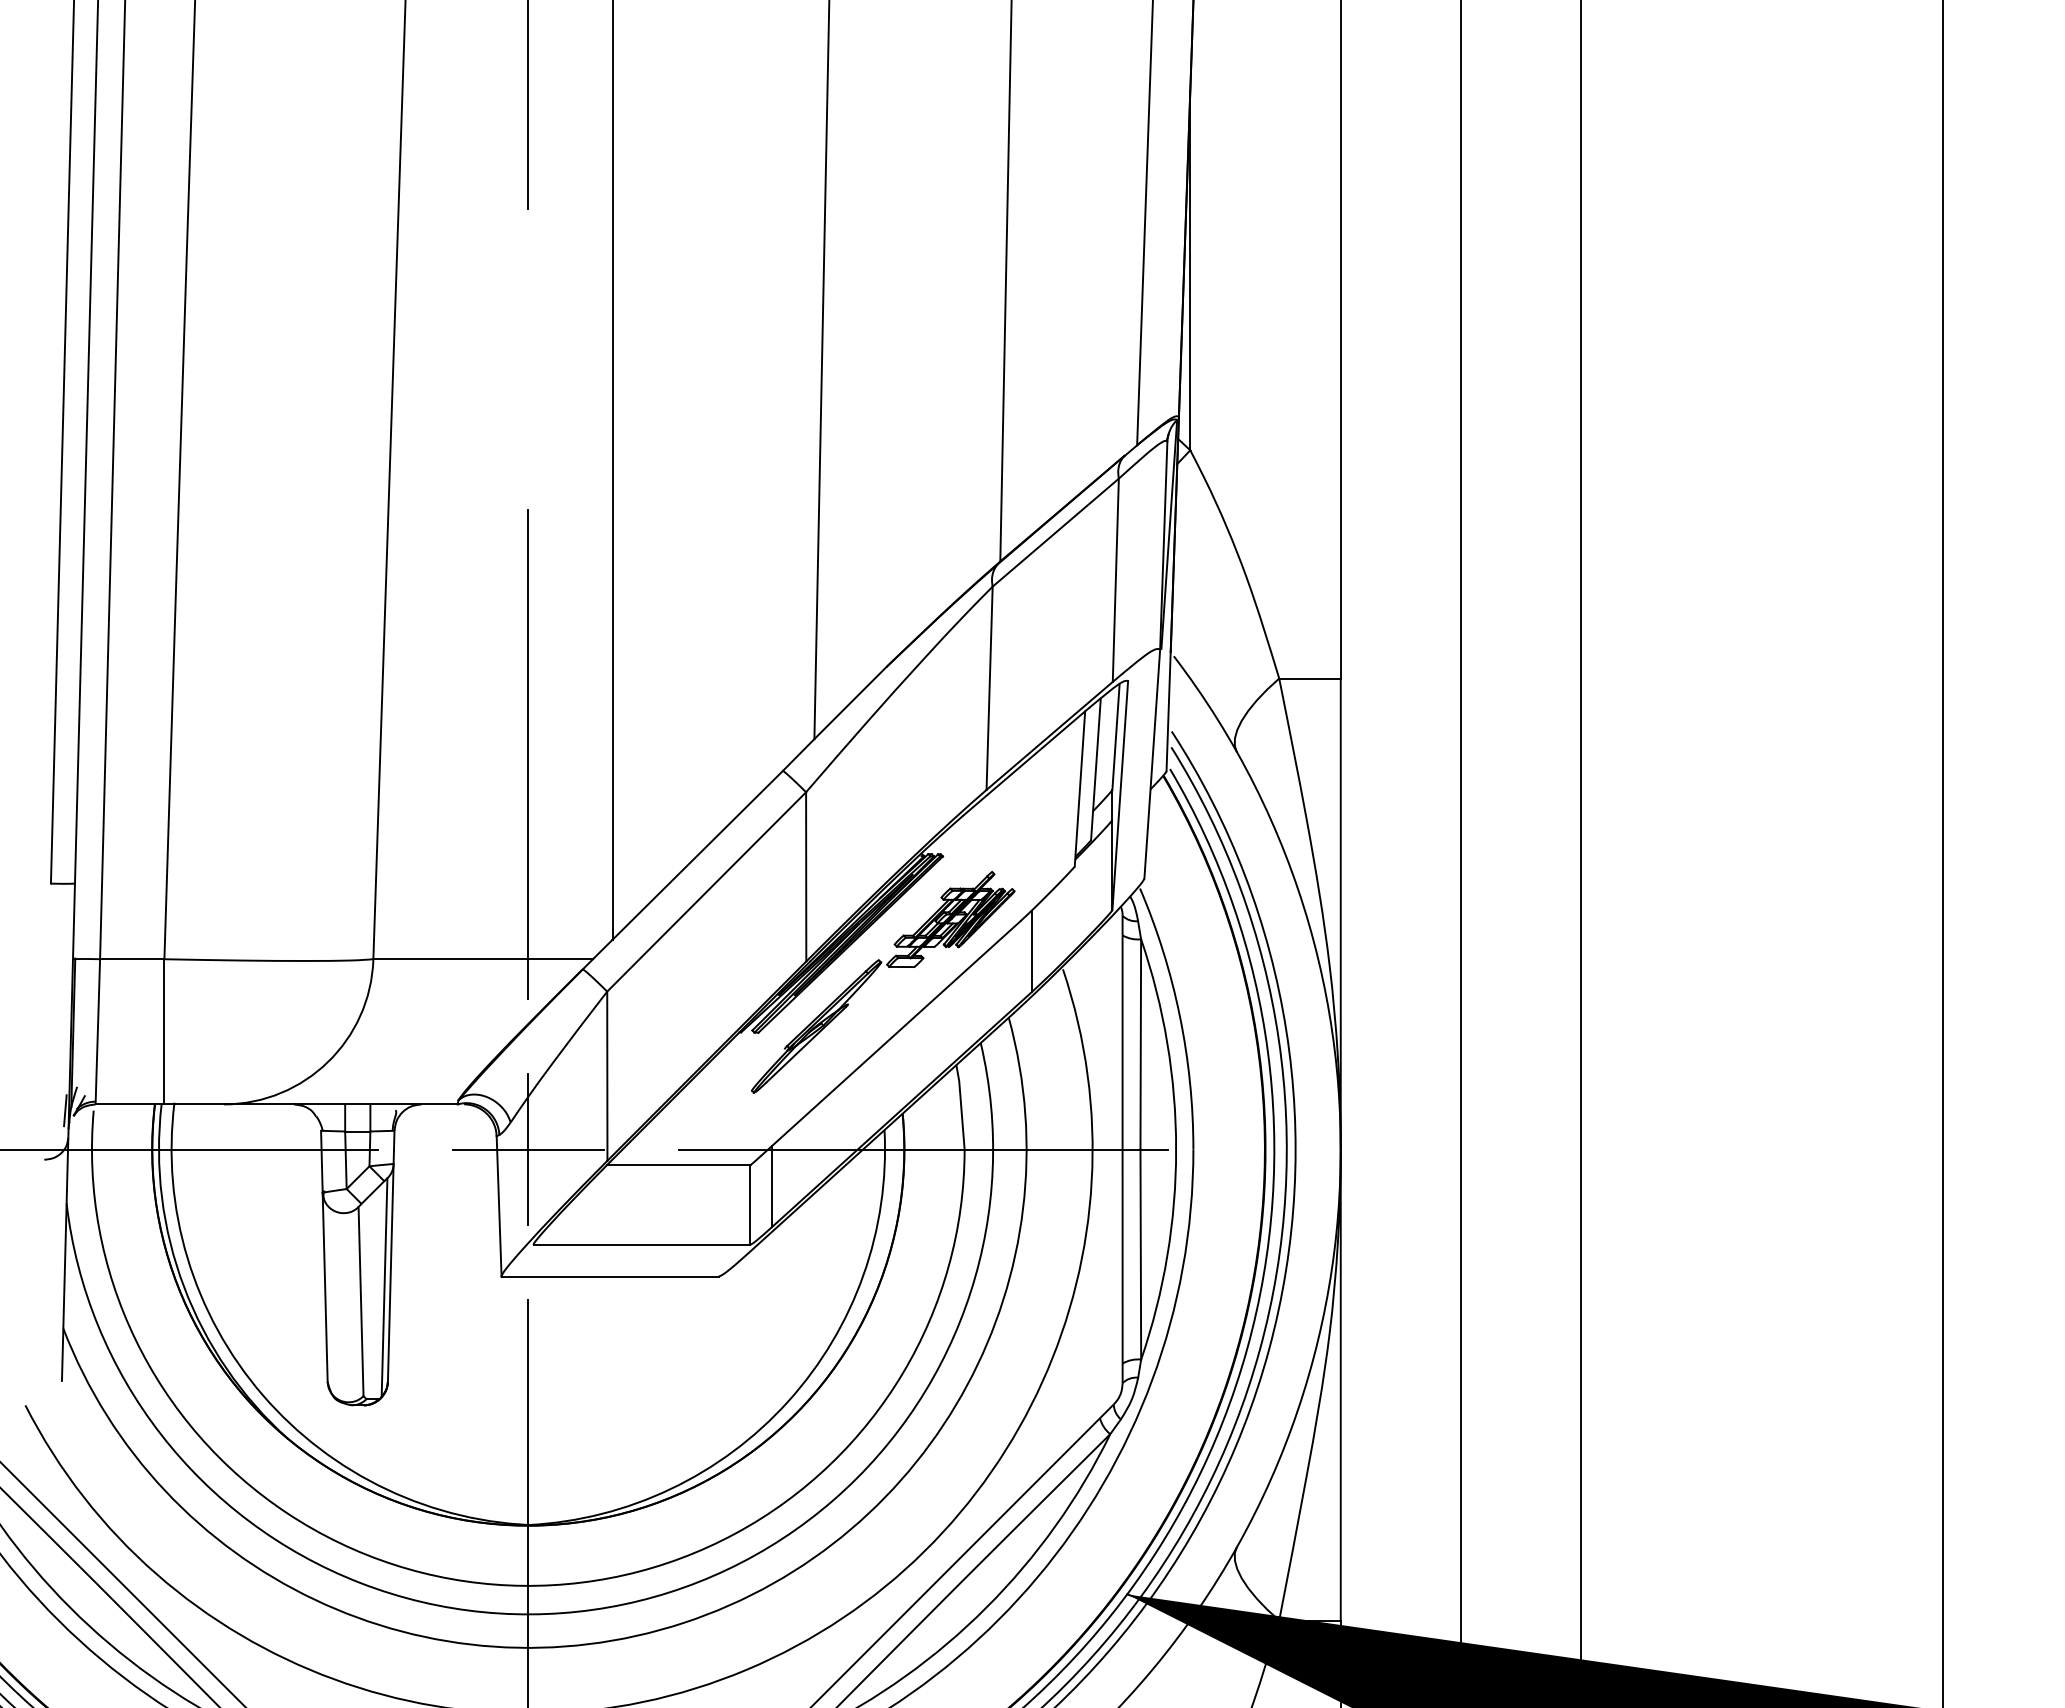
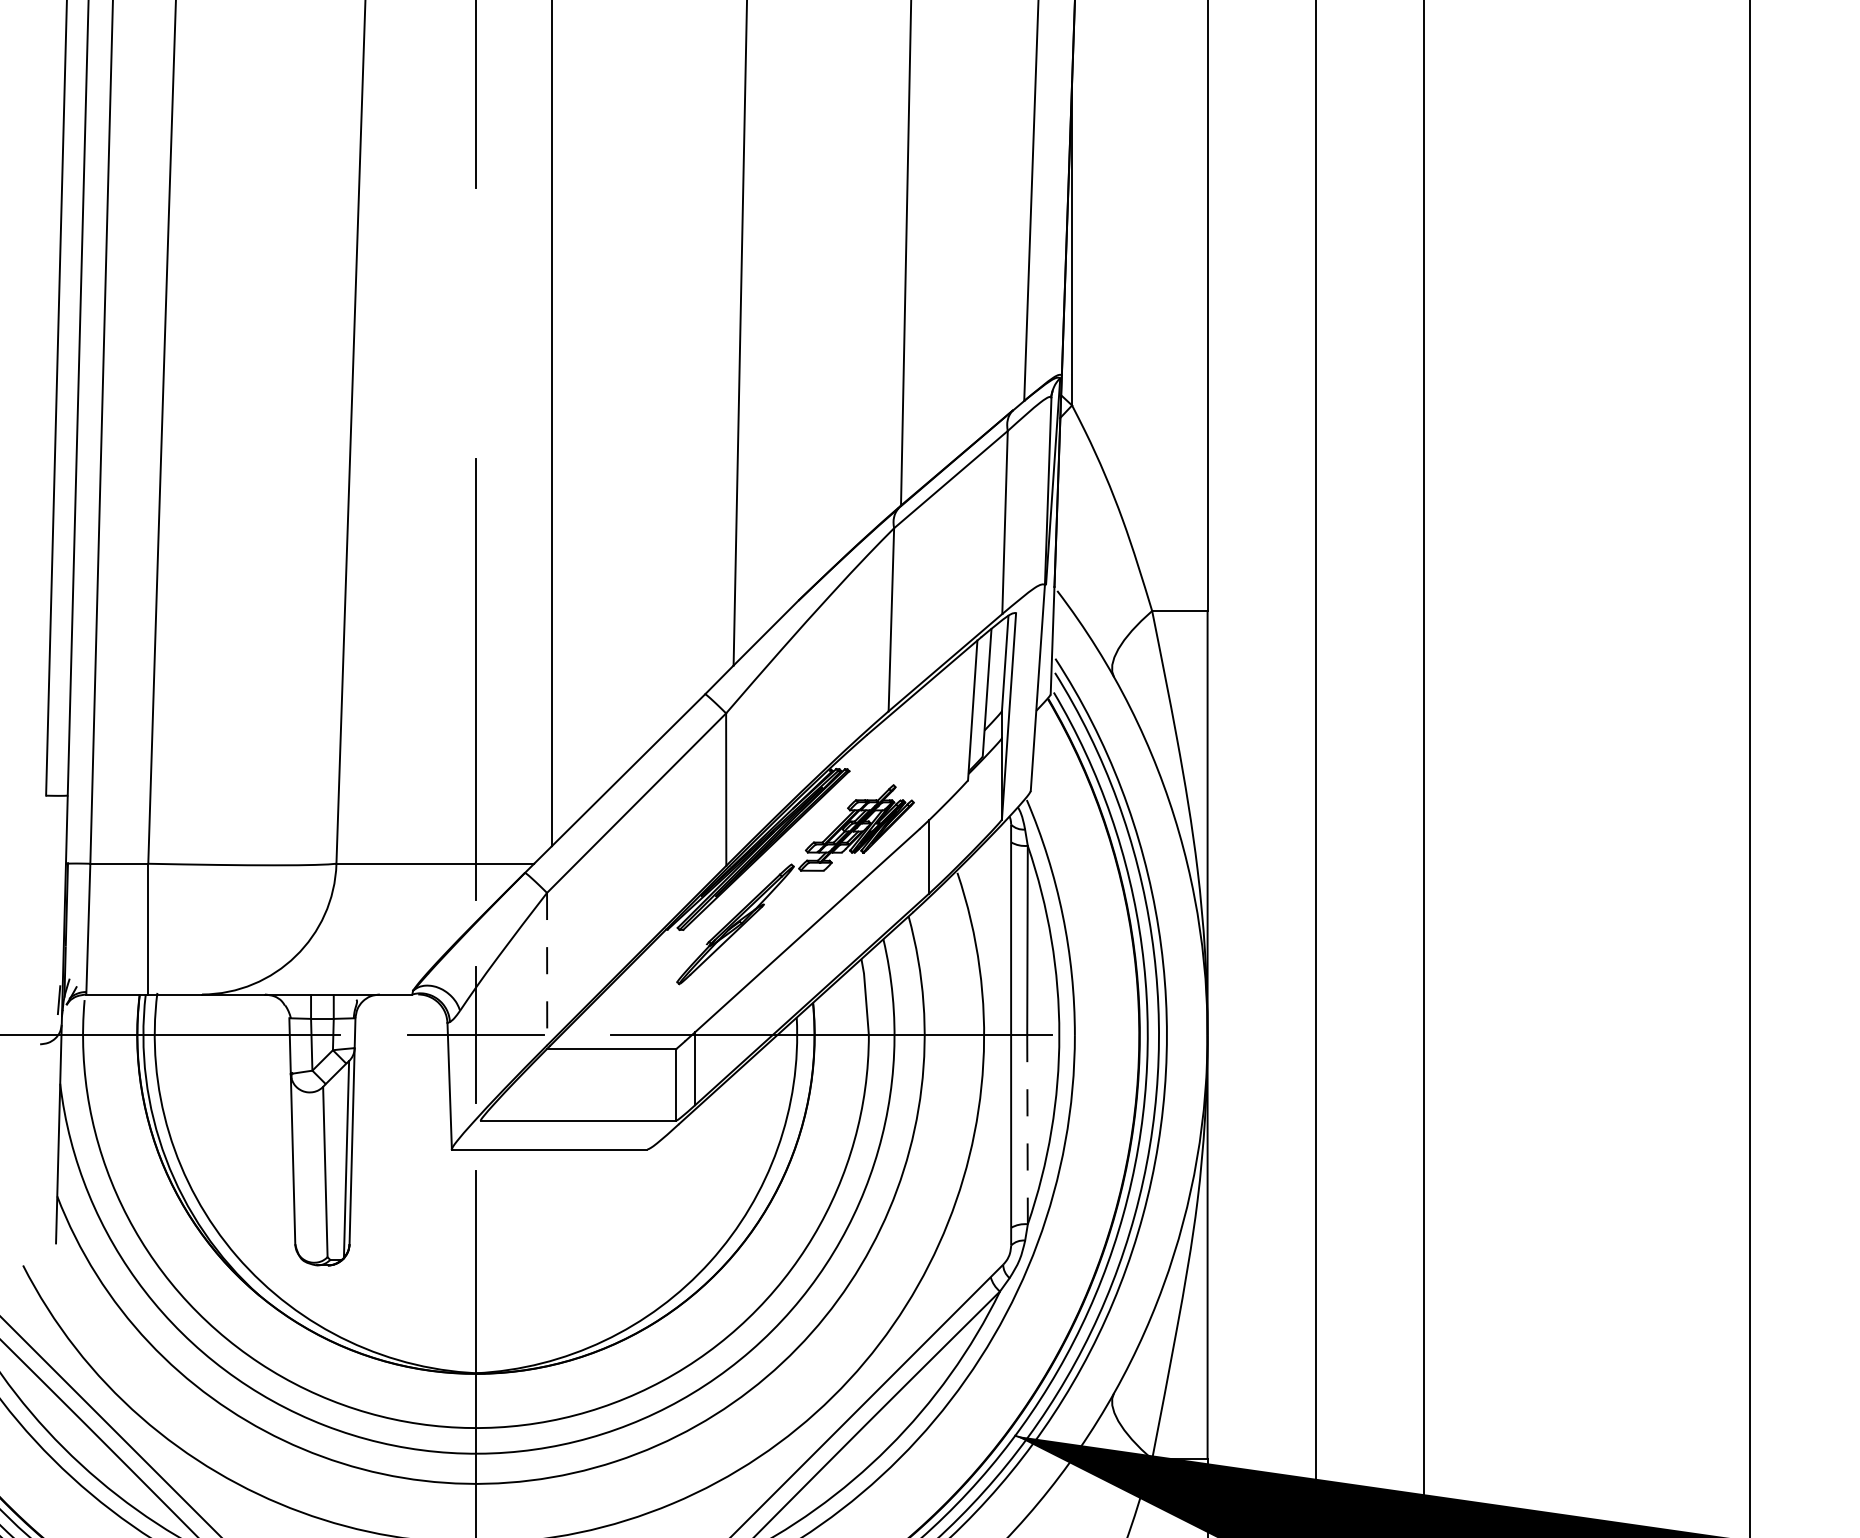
line: (607, 1076) -> (547, 969), solid -> dashed
line: (1140, 1255) -> (1027, 1130), solid -> dashed

